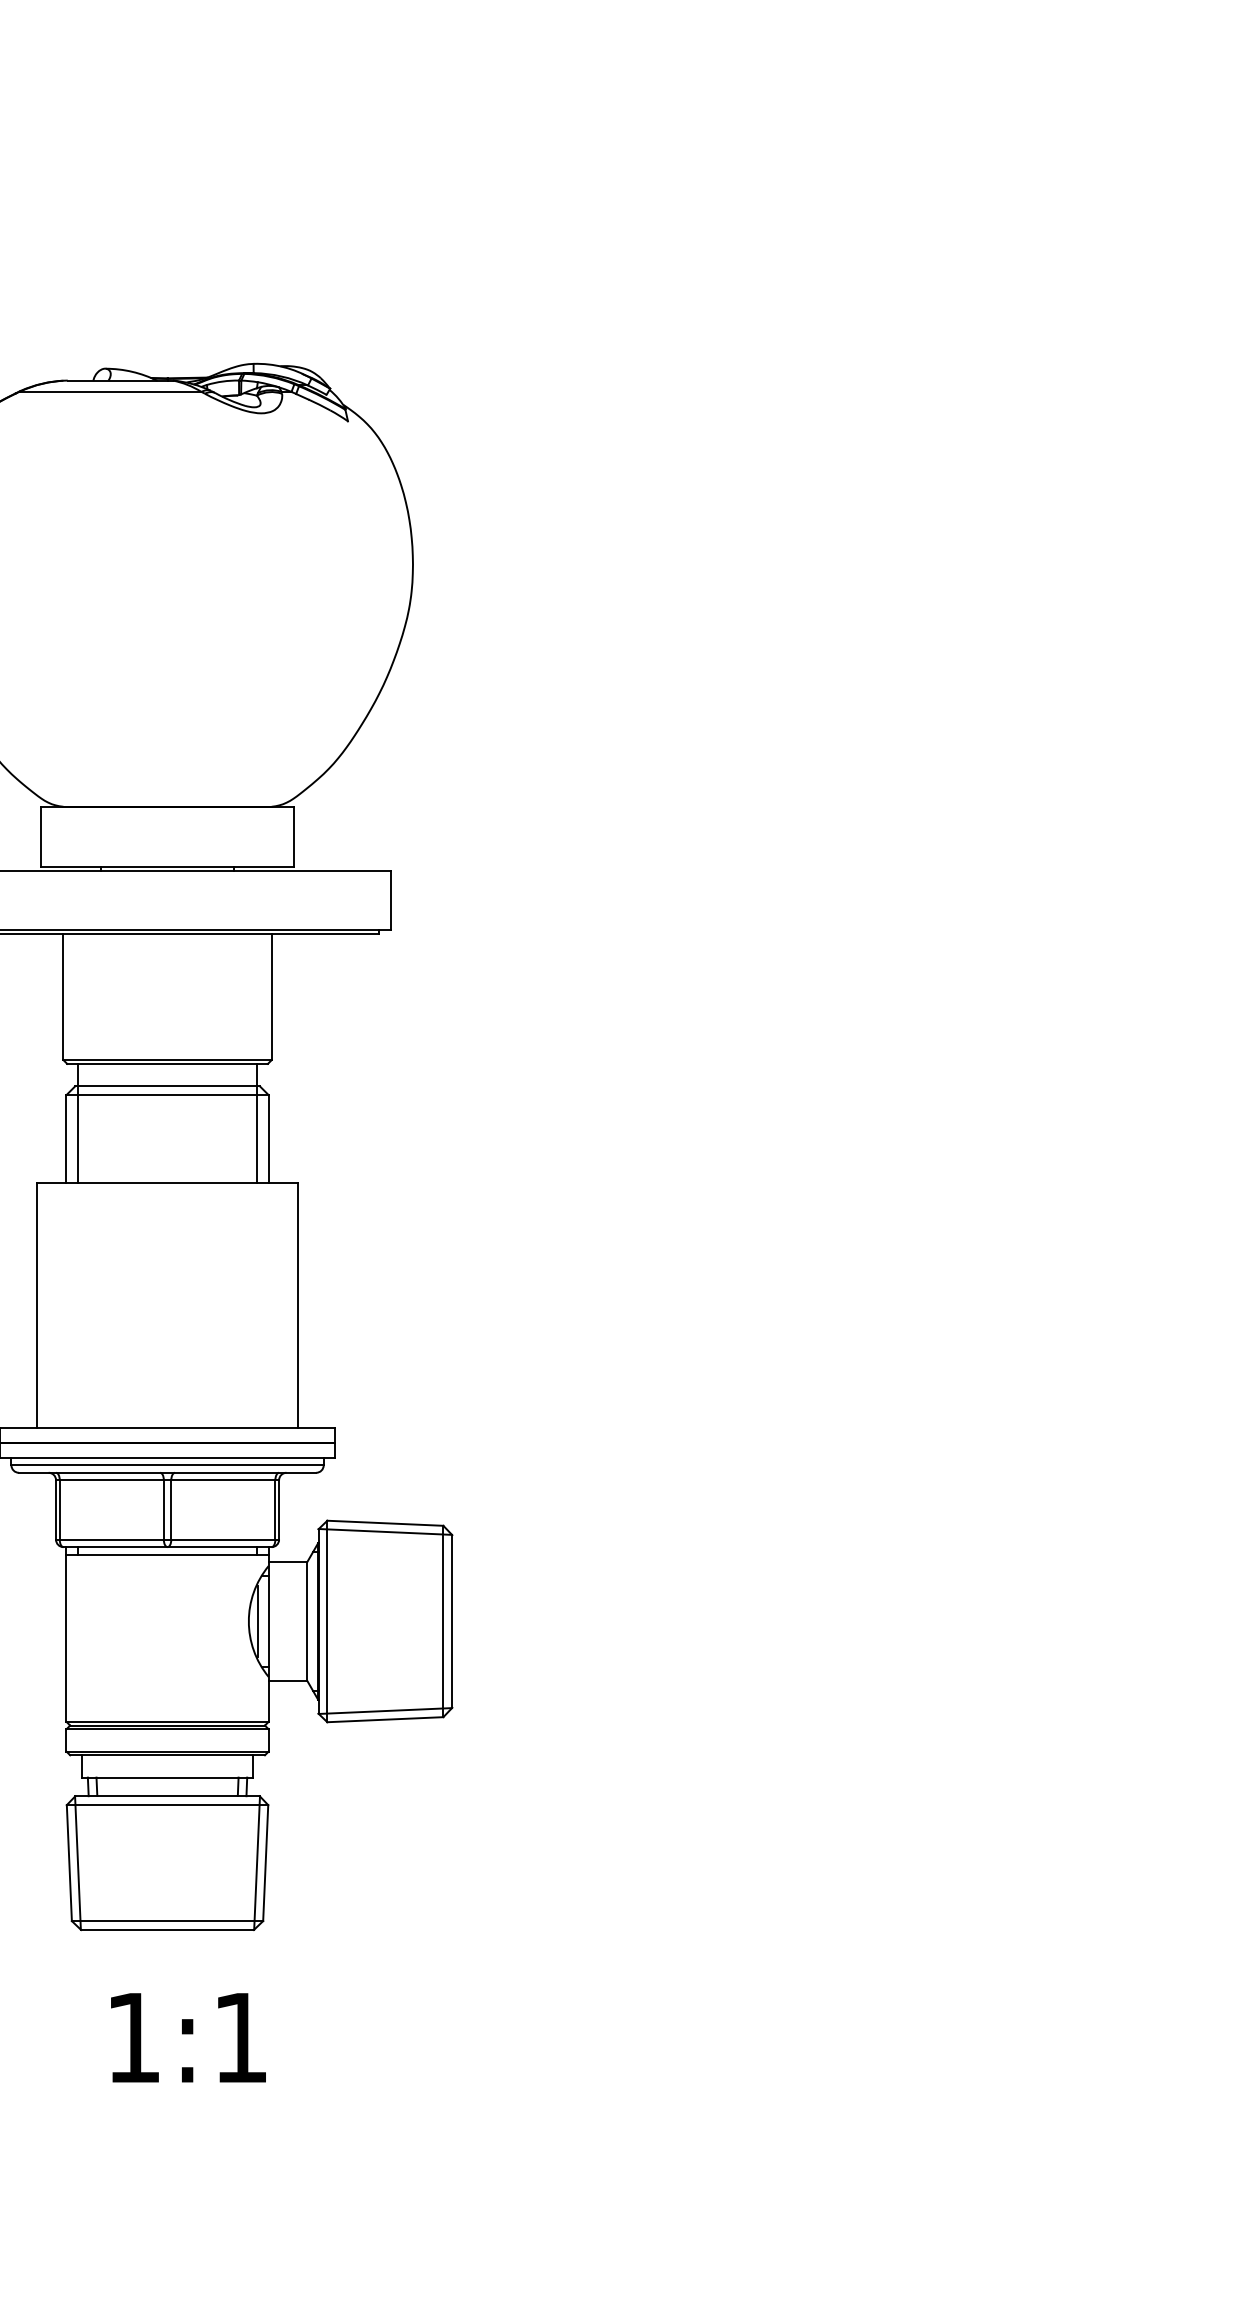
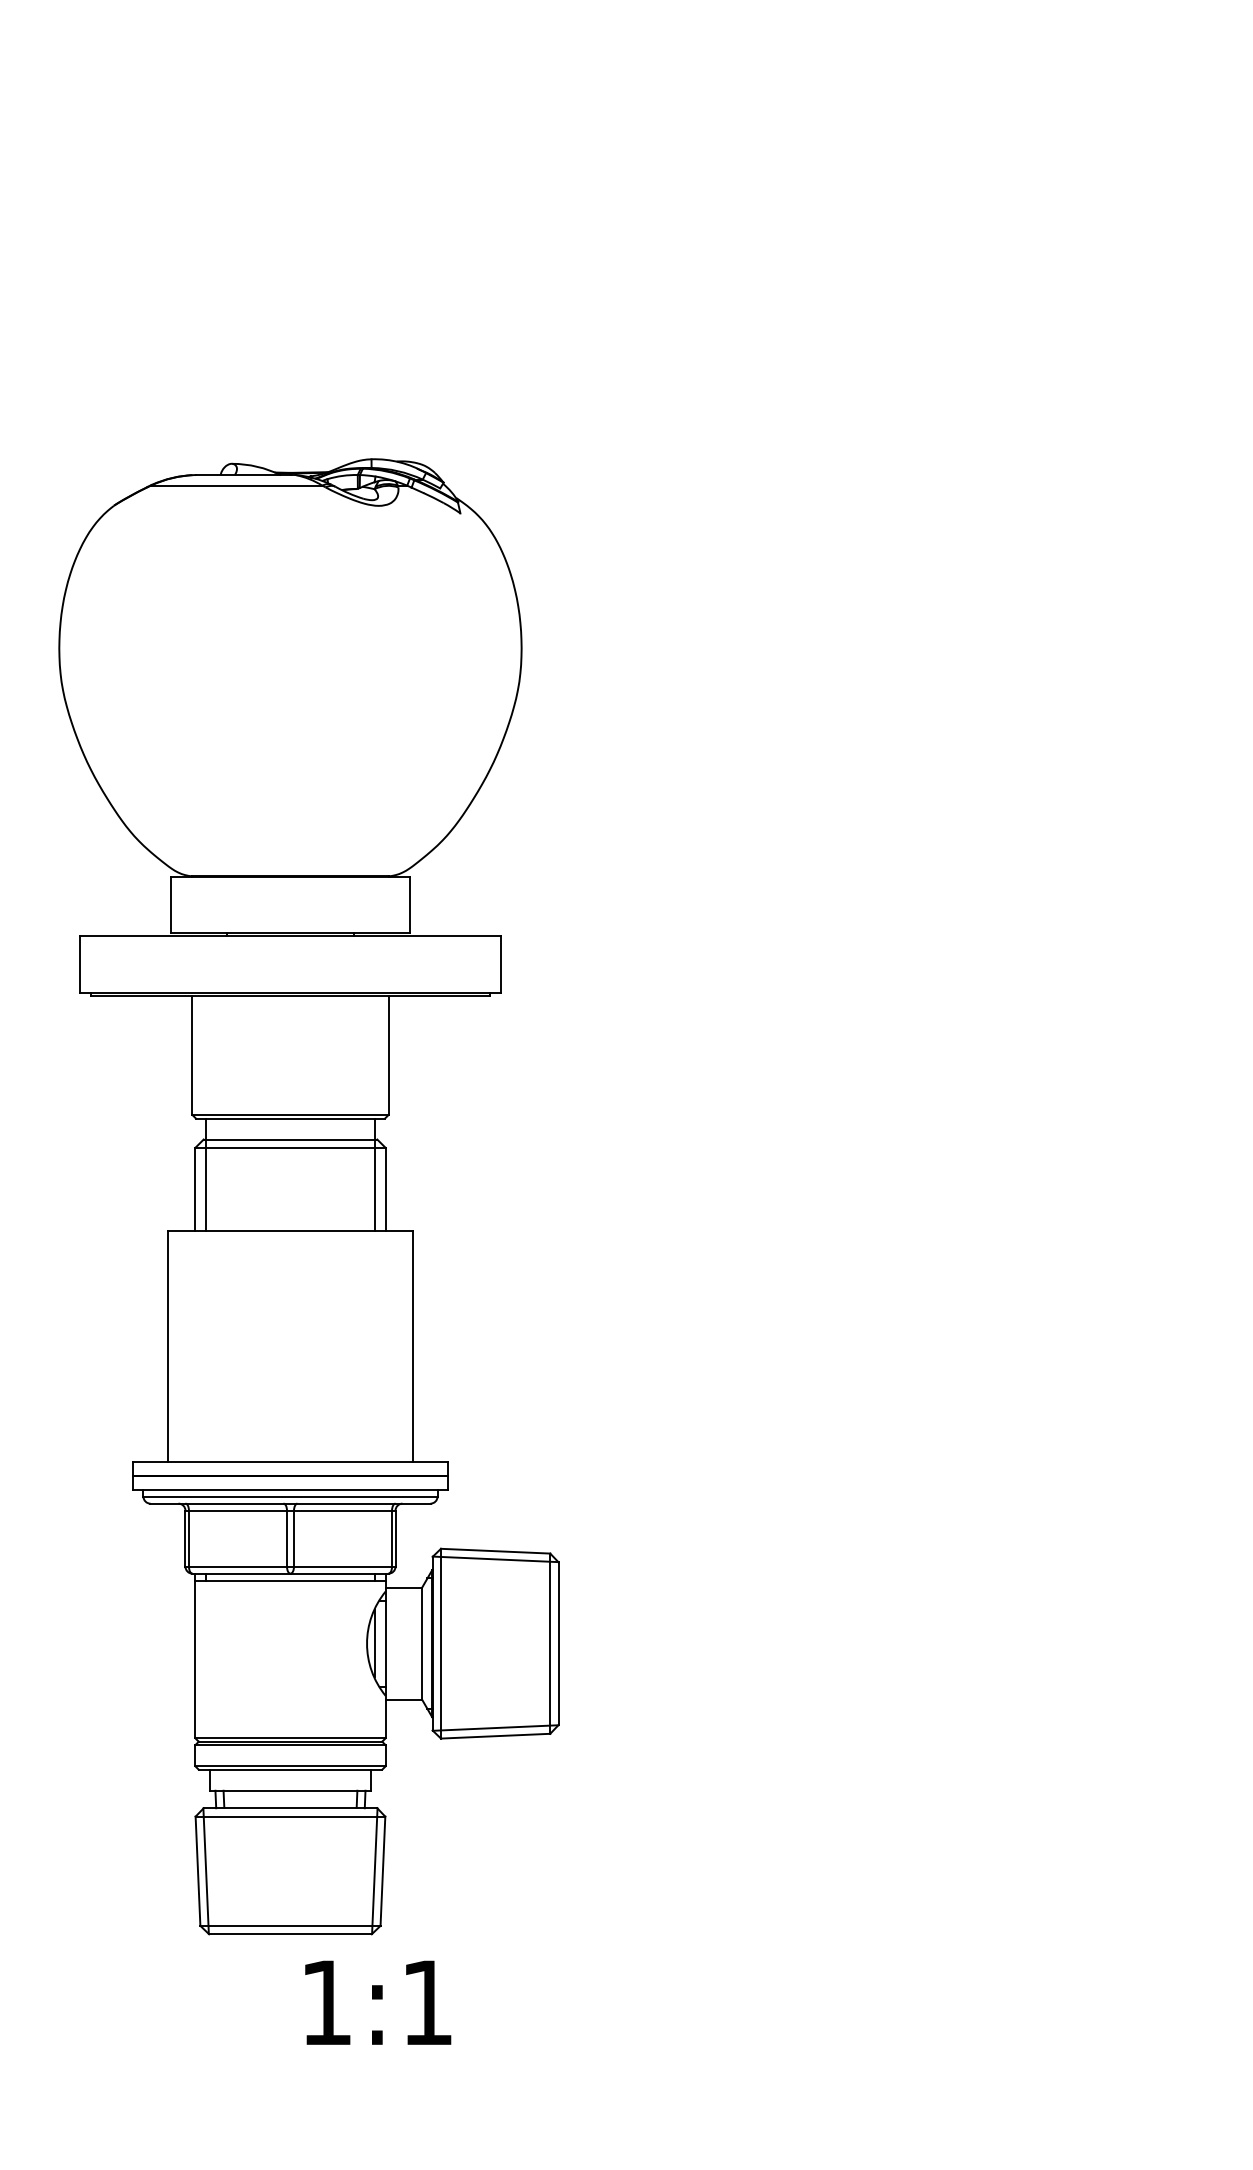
text: (188, 2037) -> (378, 2002), moved

